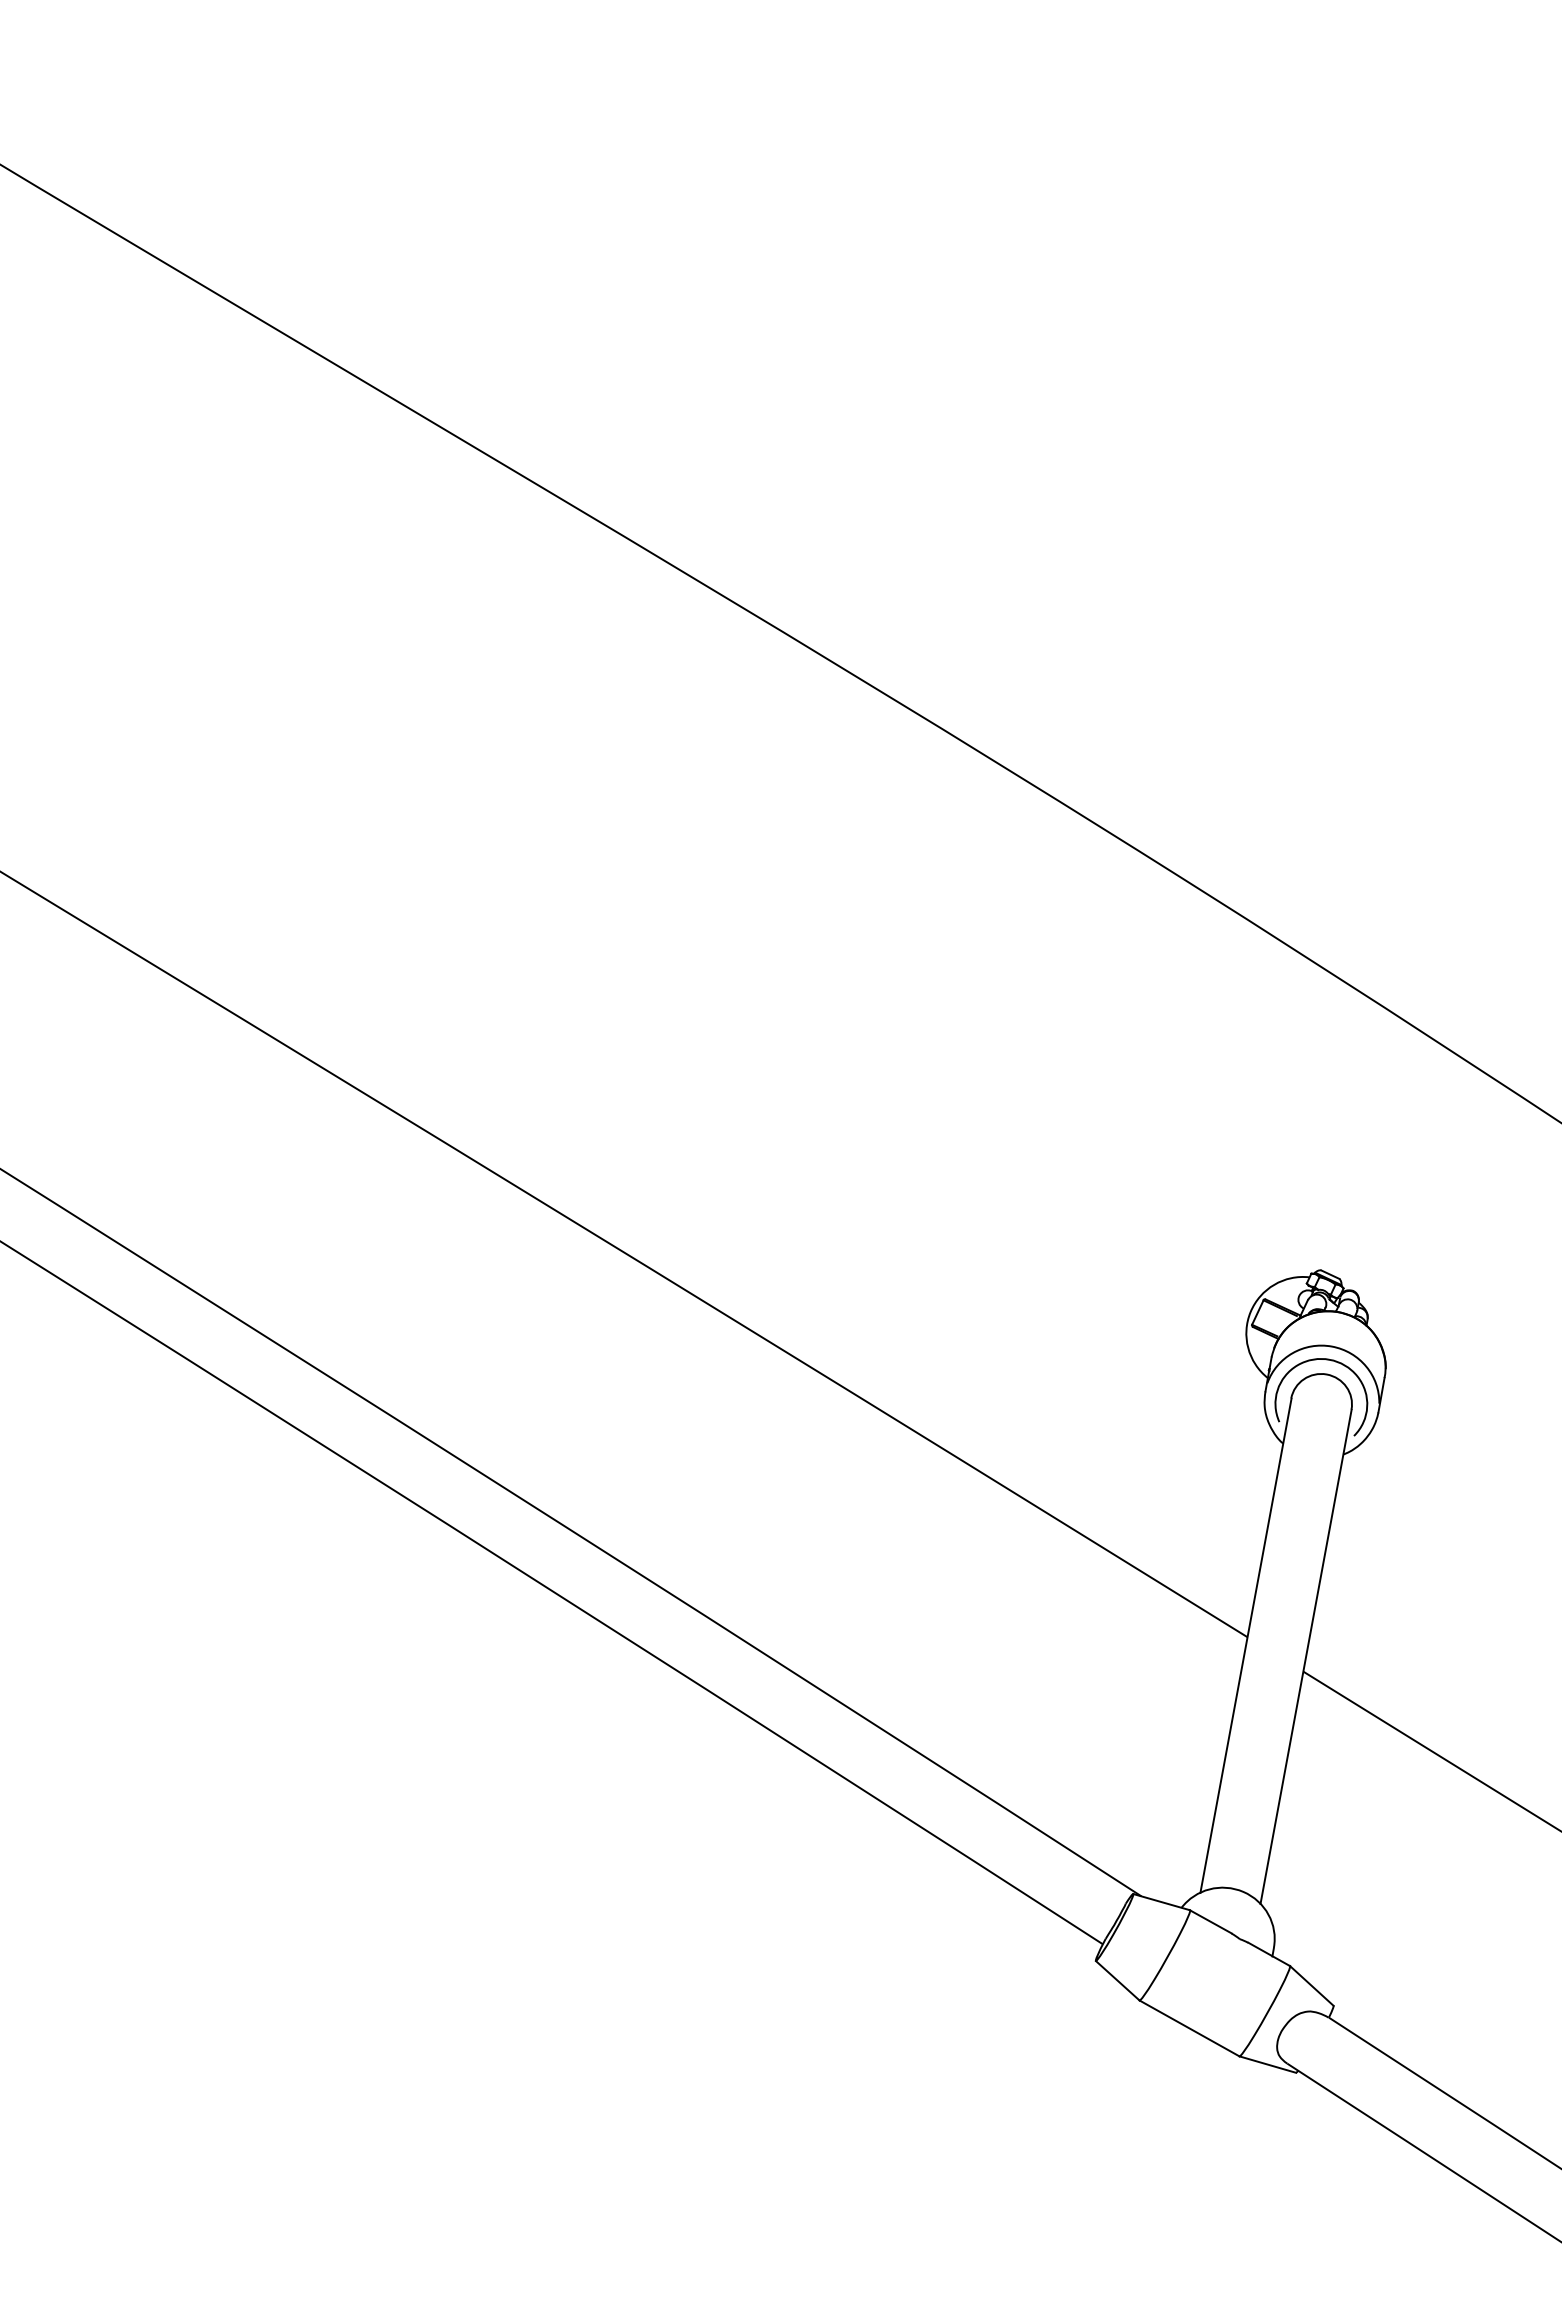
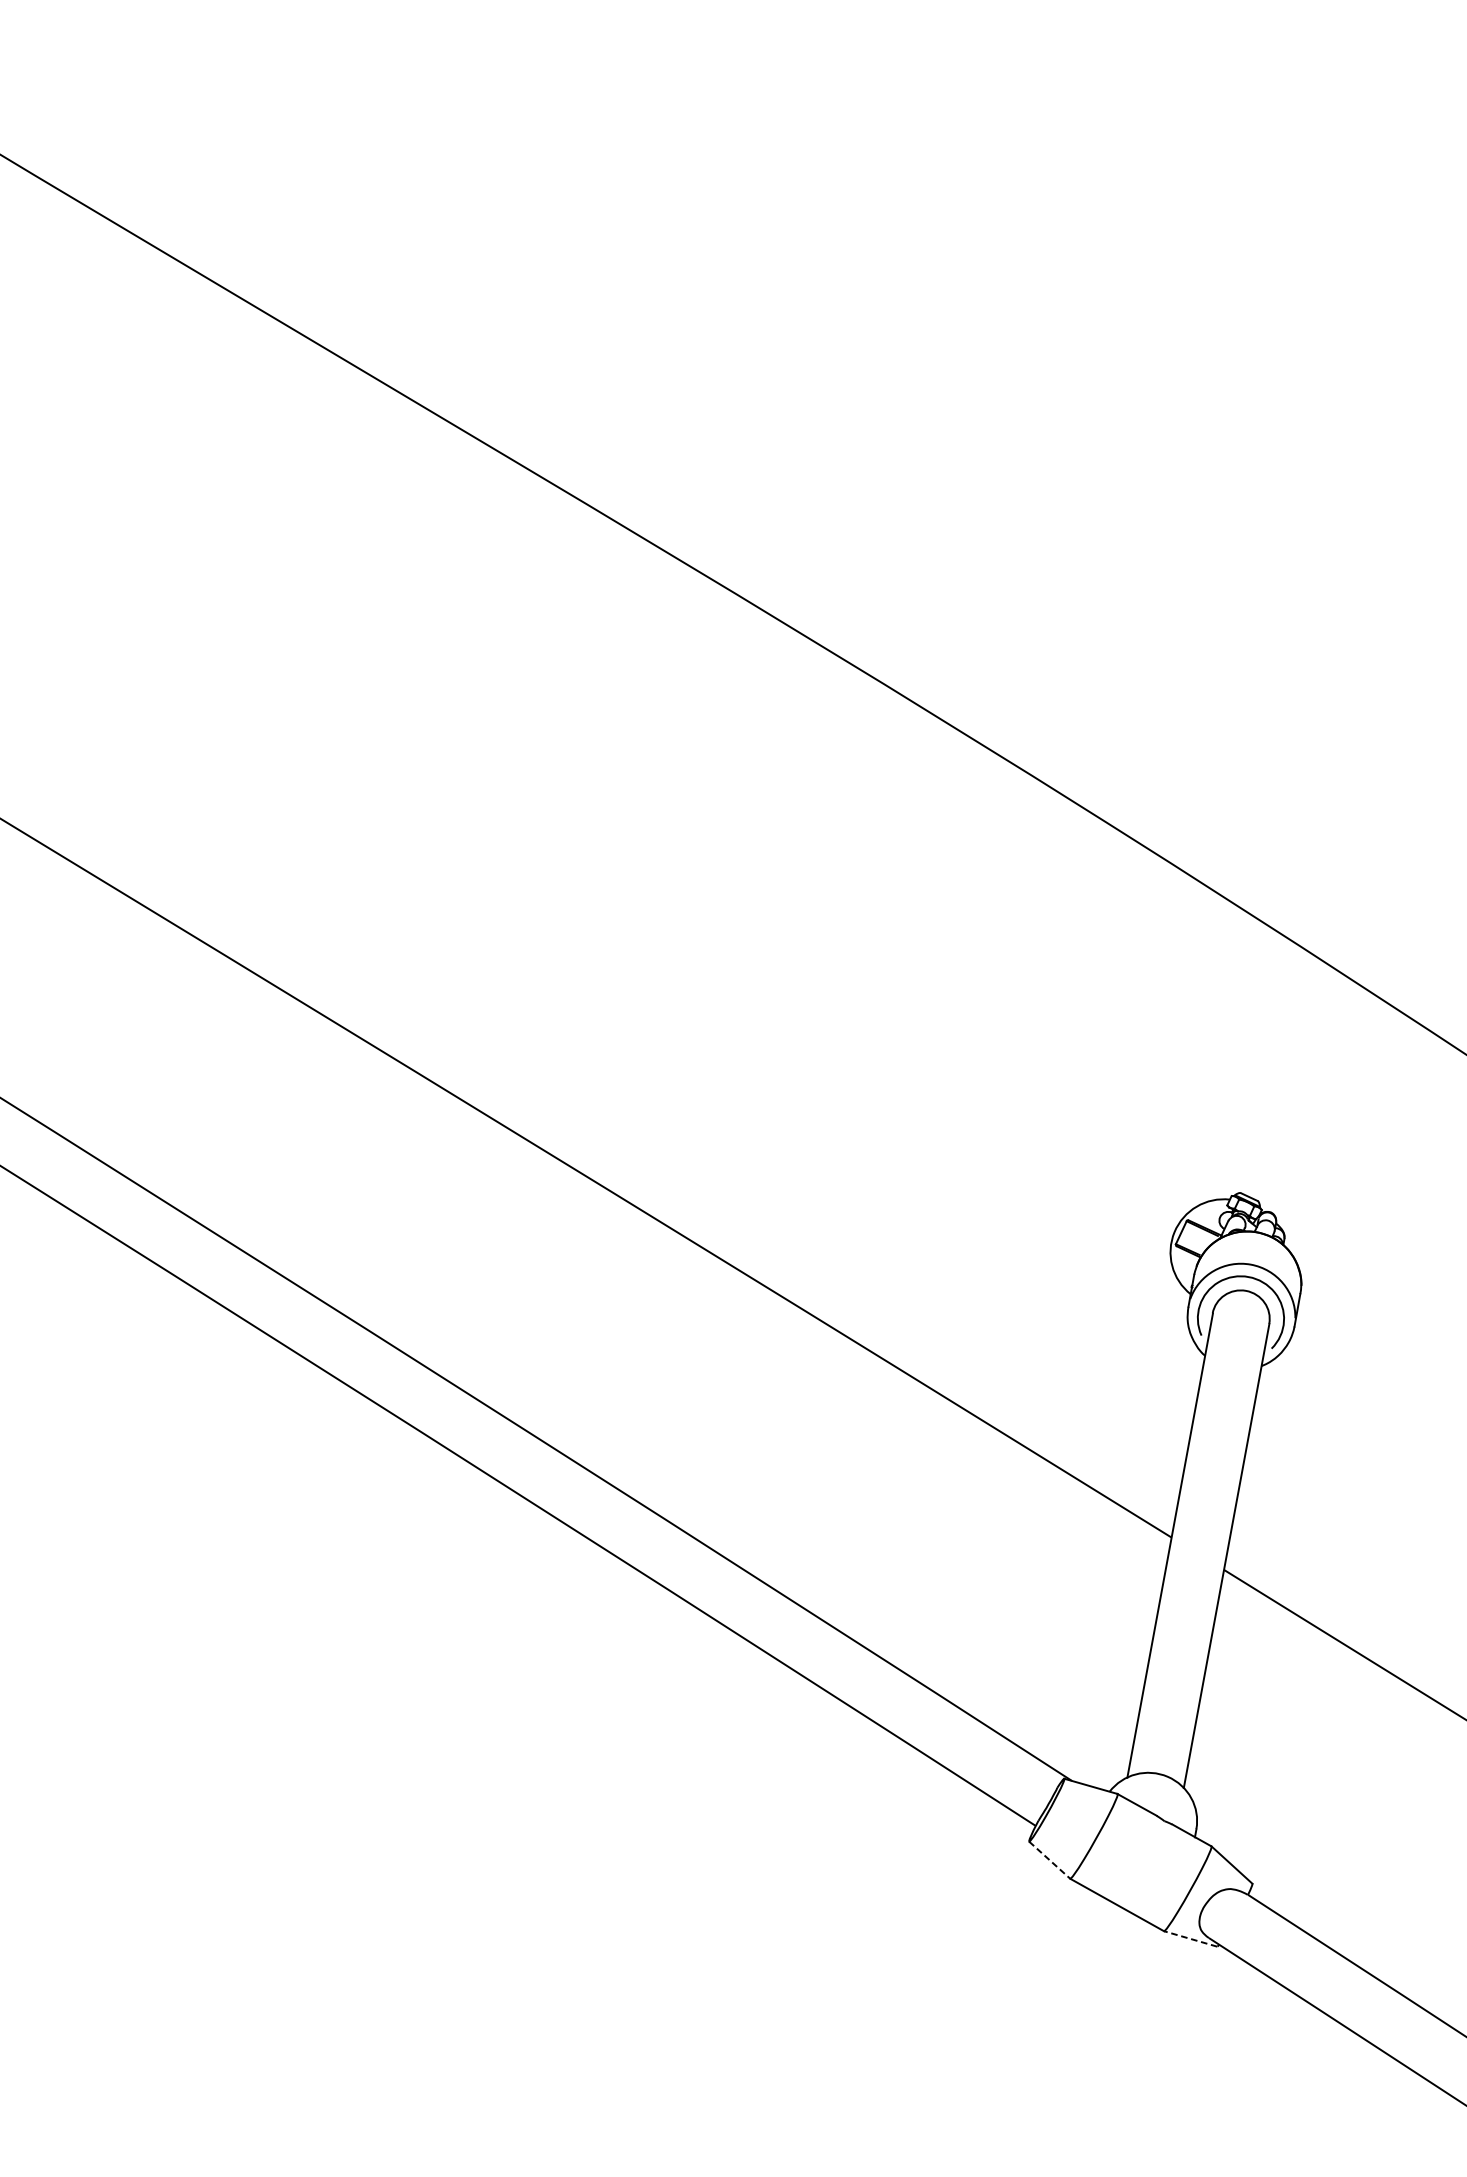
line: (1118, 1981) -> (1050, 1860), solid -> dashed
line: (1267, 2064) -> (1190, 1938), solid -> dashed

